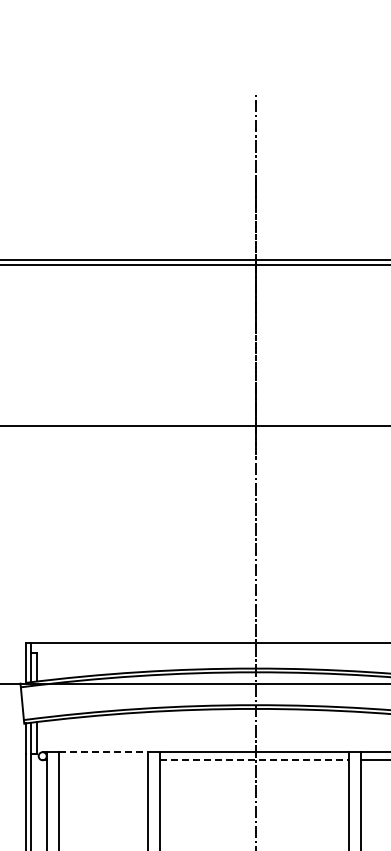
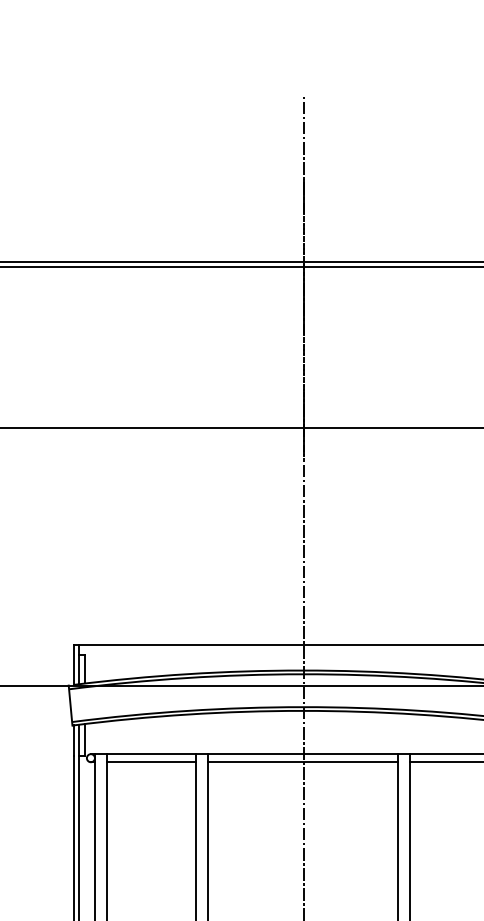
line: (103, 752) -> (151, 754), dashed -> solid
line: (103, 760) -> (151, 762), added
line: (254, 760) -> (302, 762), dashed -> solid

